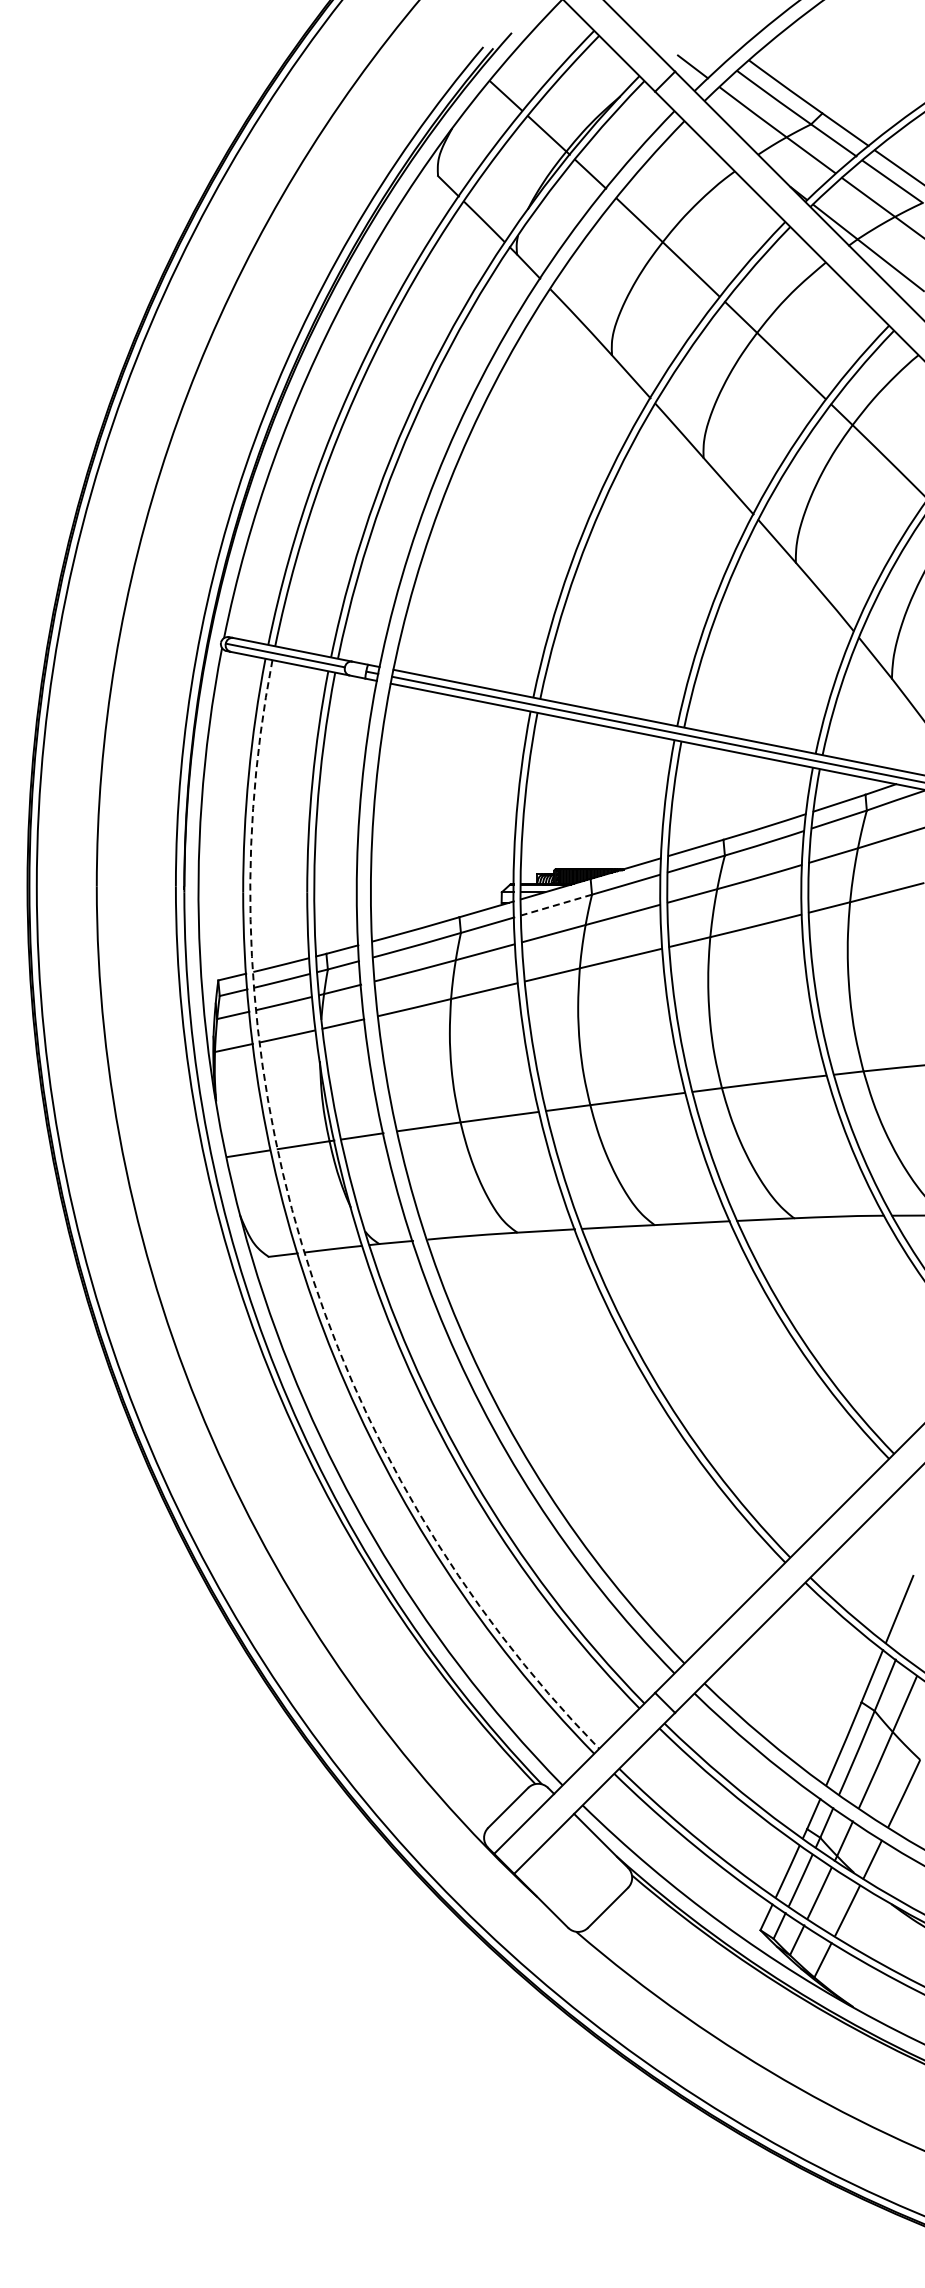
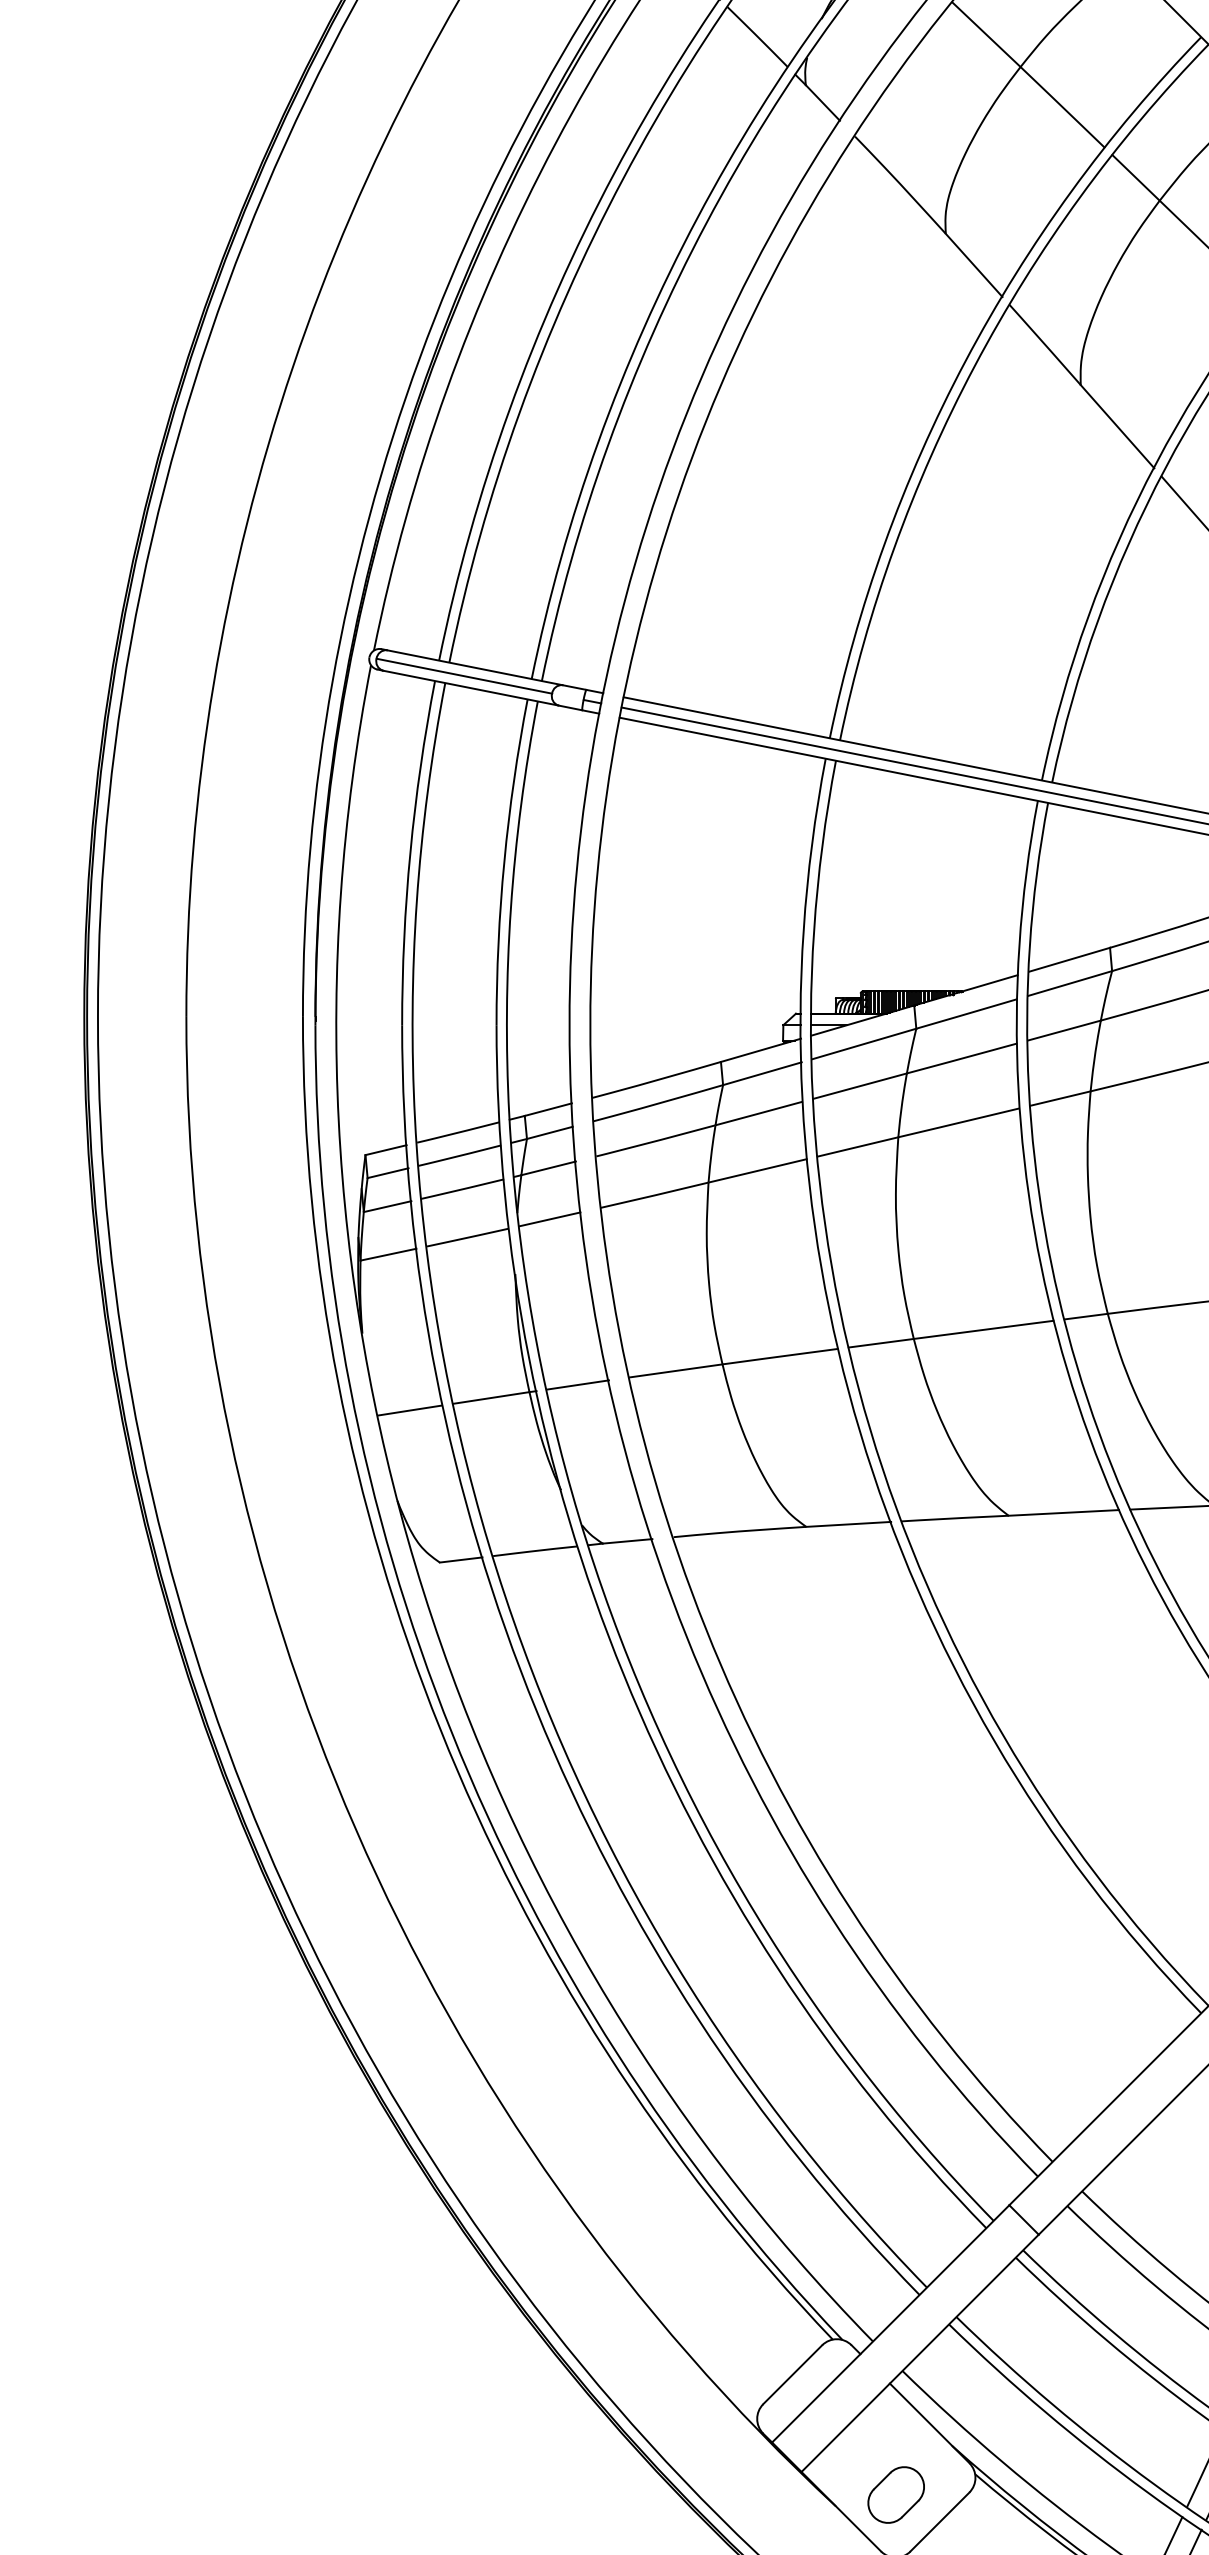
line: (556, 905) -> (863, 1044), dashed -> solid
arc: (302, 1244) -> (489, 1544), dashed -> solid
part: (578, 1889) -> (896, 2494), added

